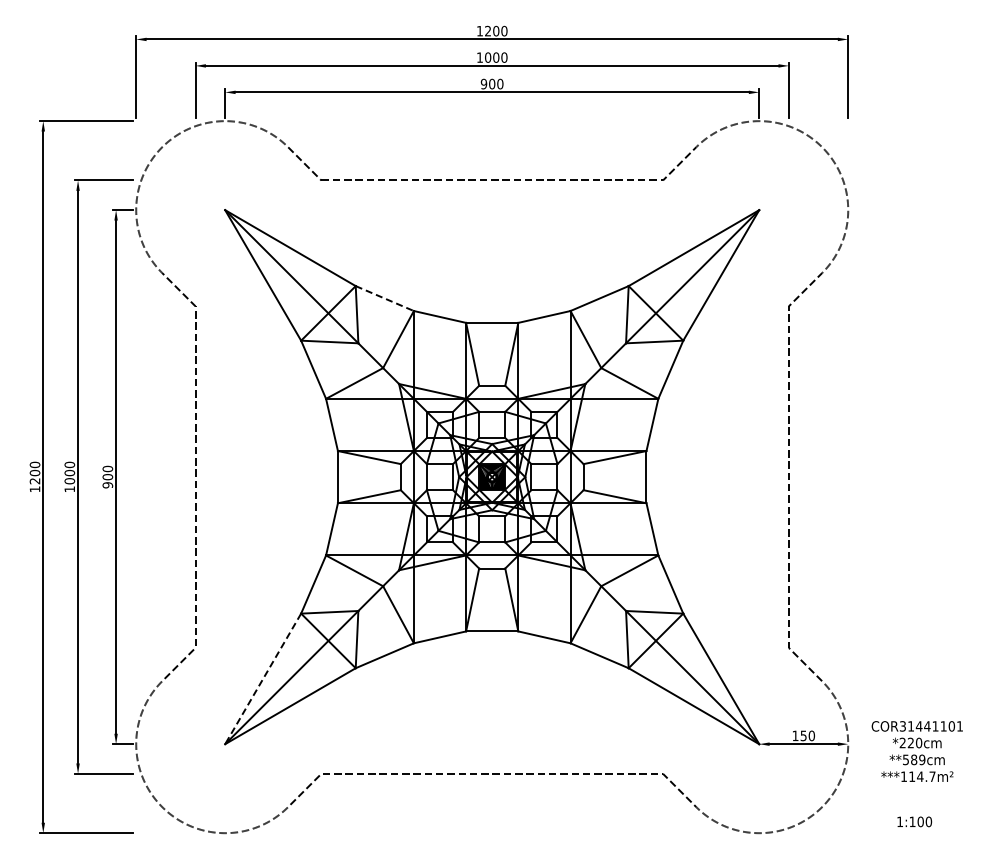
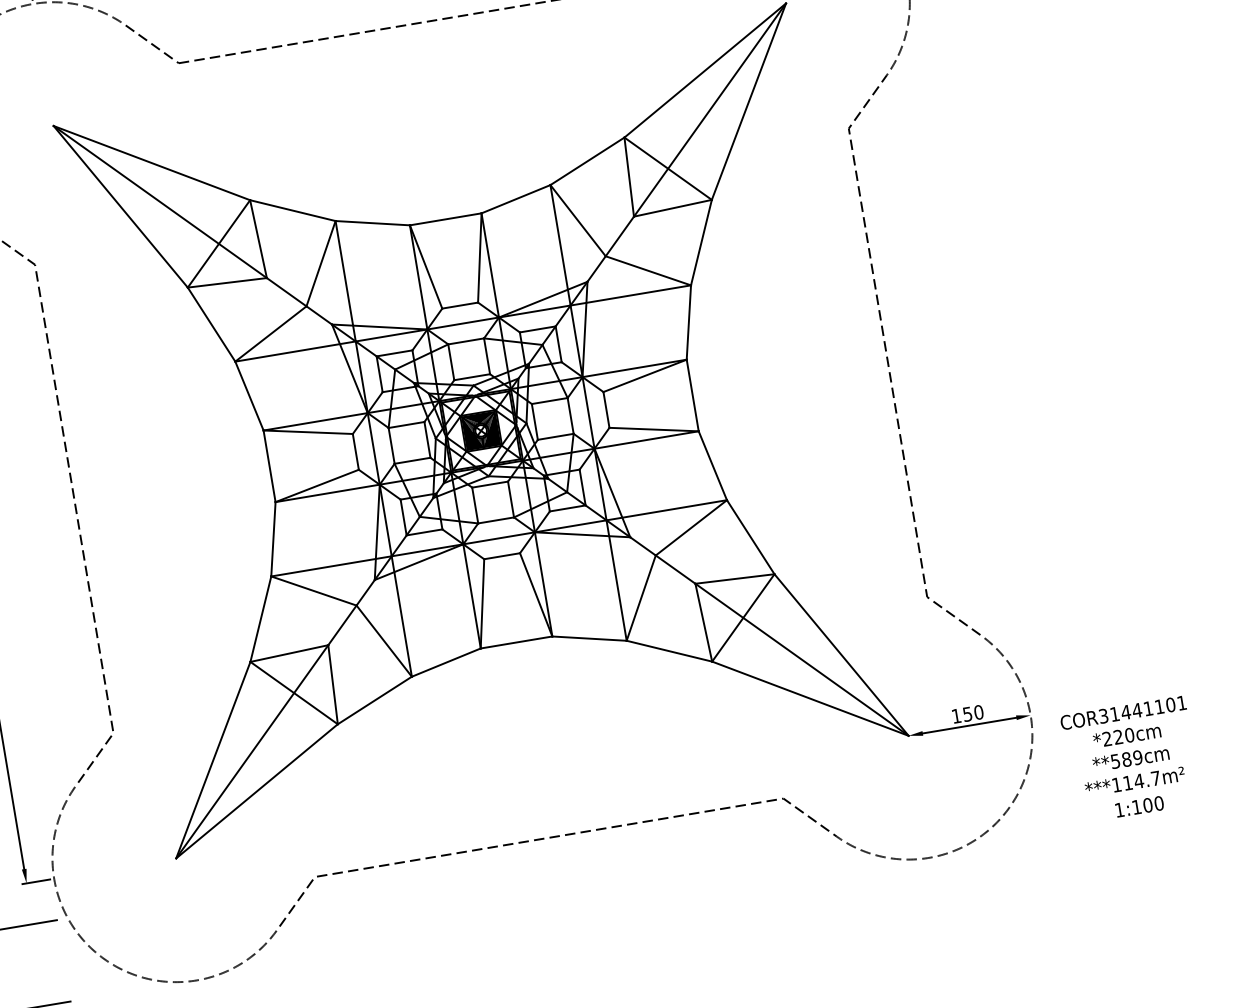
line: (384, 298) -> (292, 210), dashed -> solid
line: (263, 678) -> (213, 759), dashed -> solid
text: (916, 751) -> (1128, 747), moved

